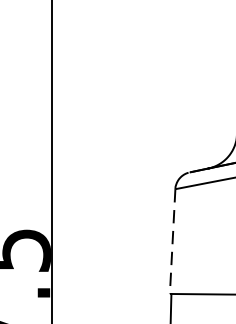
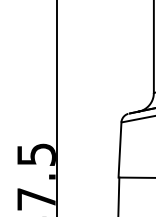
line: (171, 242) -> (119, 150), dashed -> solid

